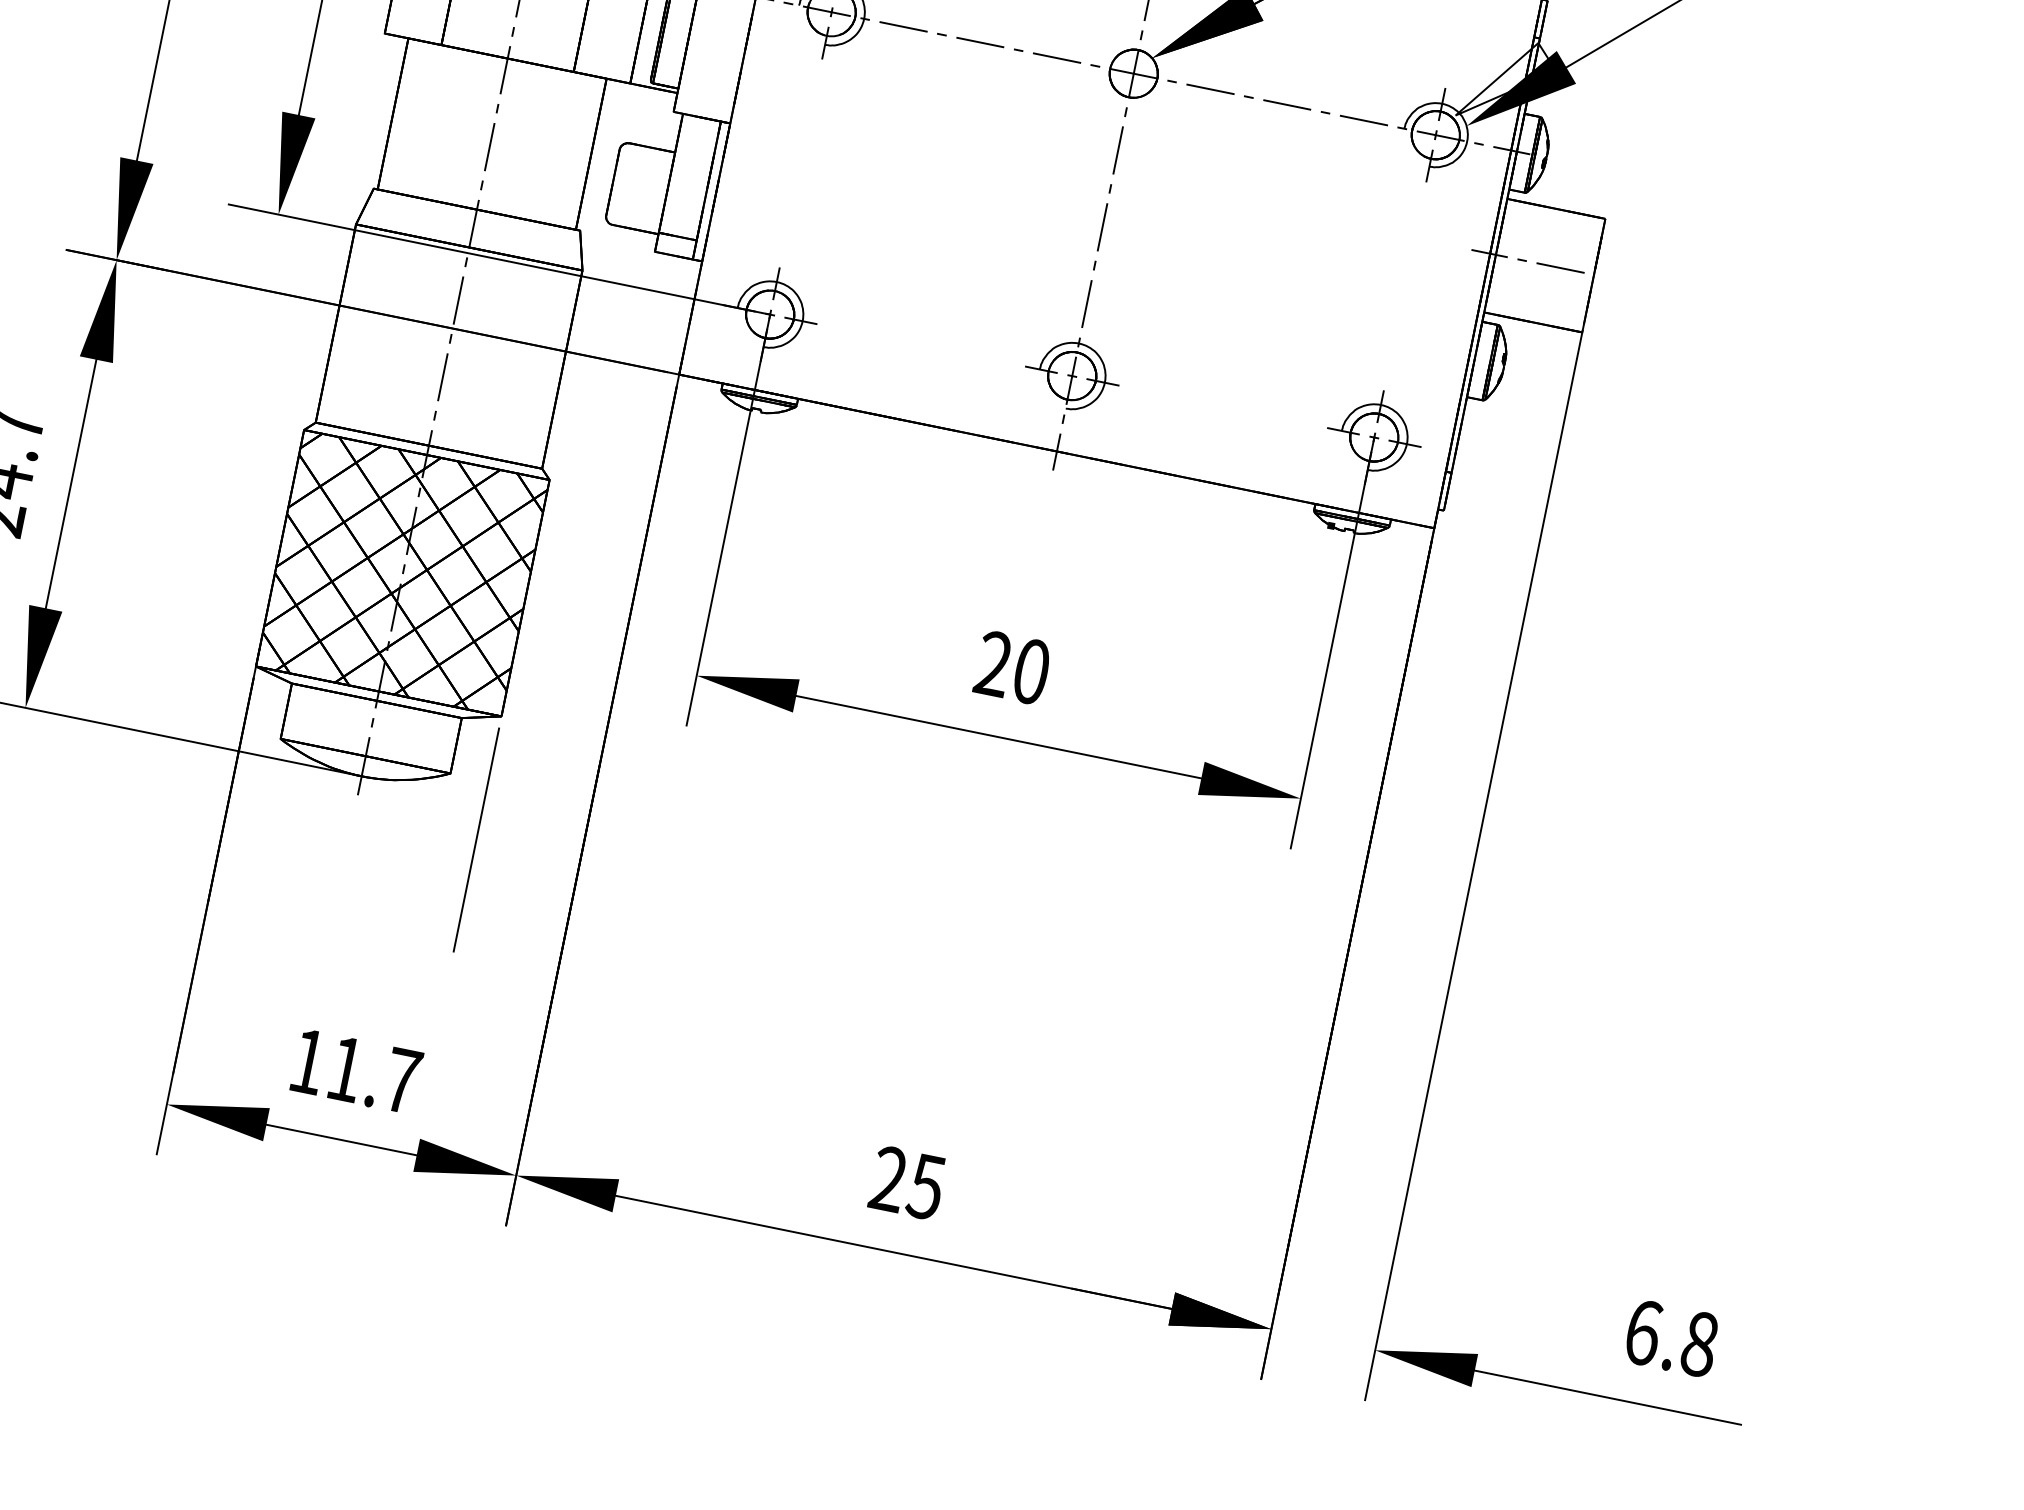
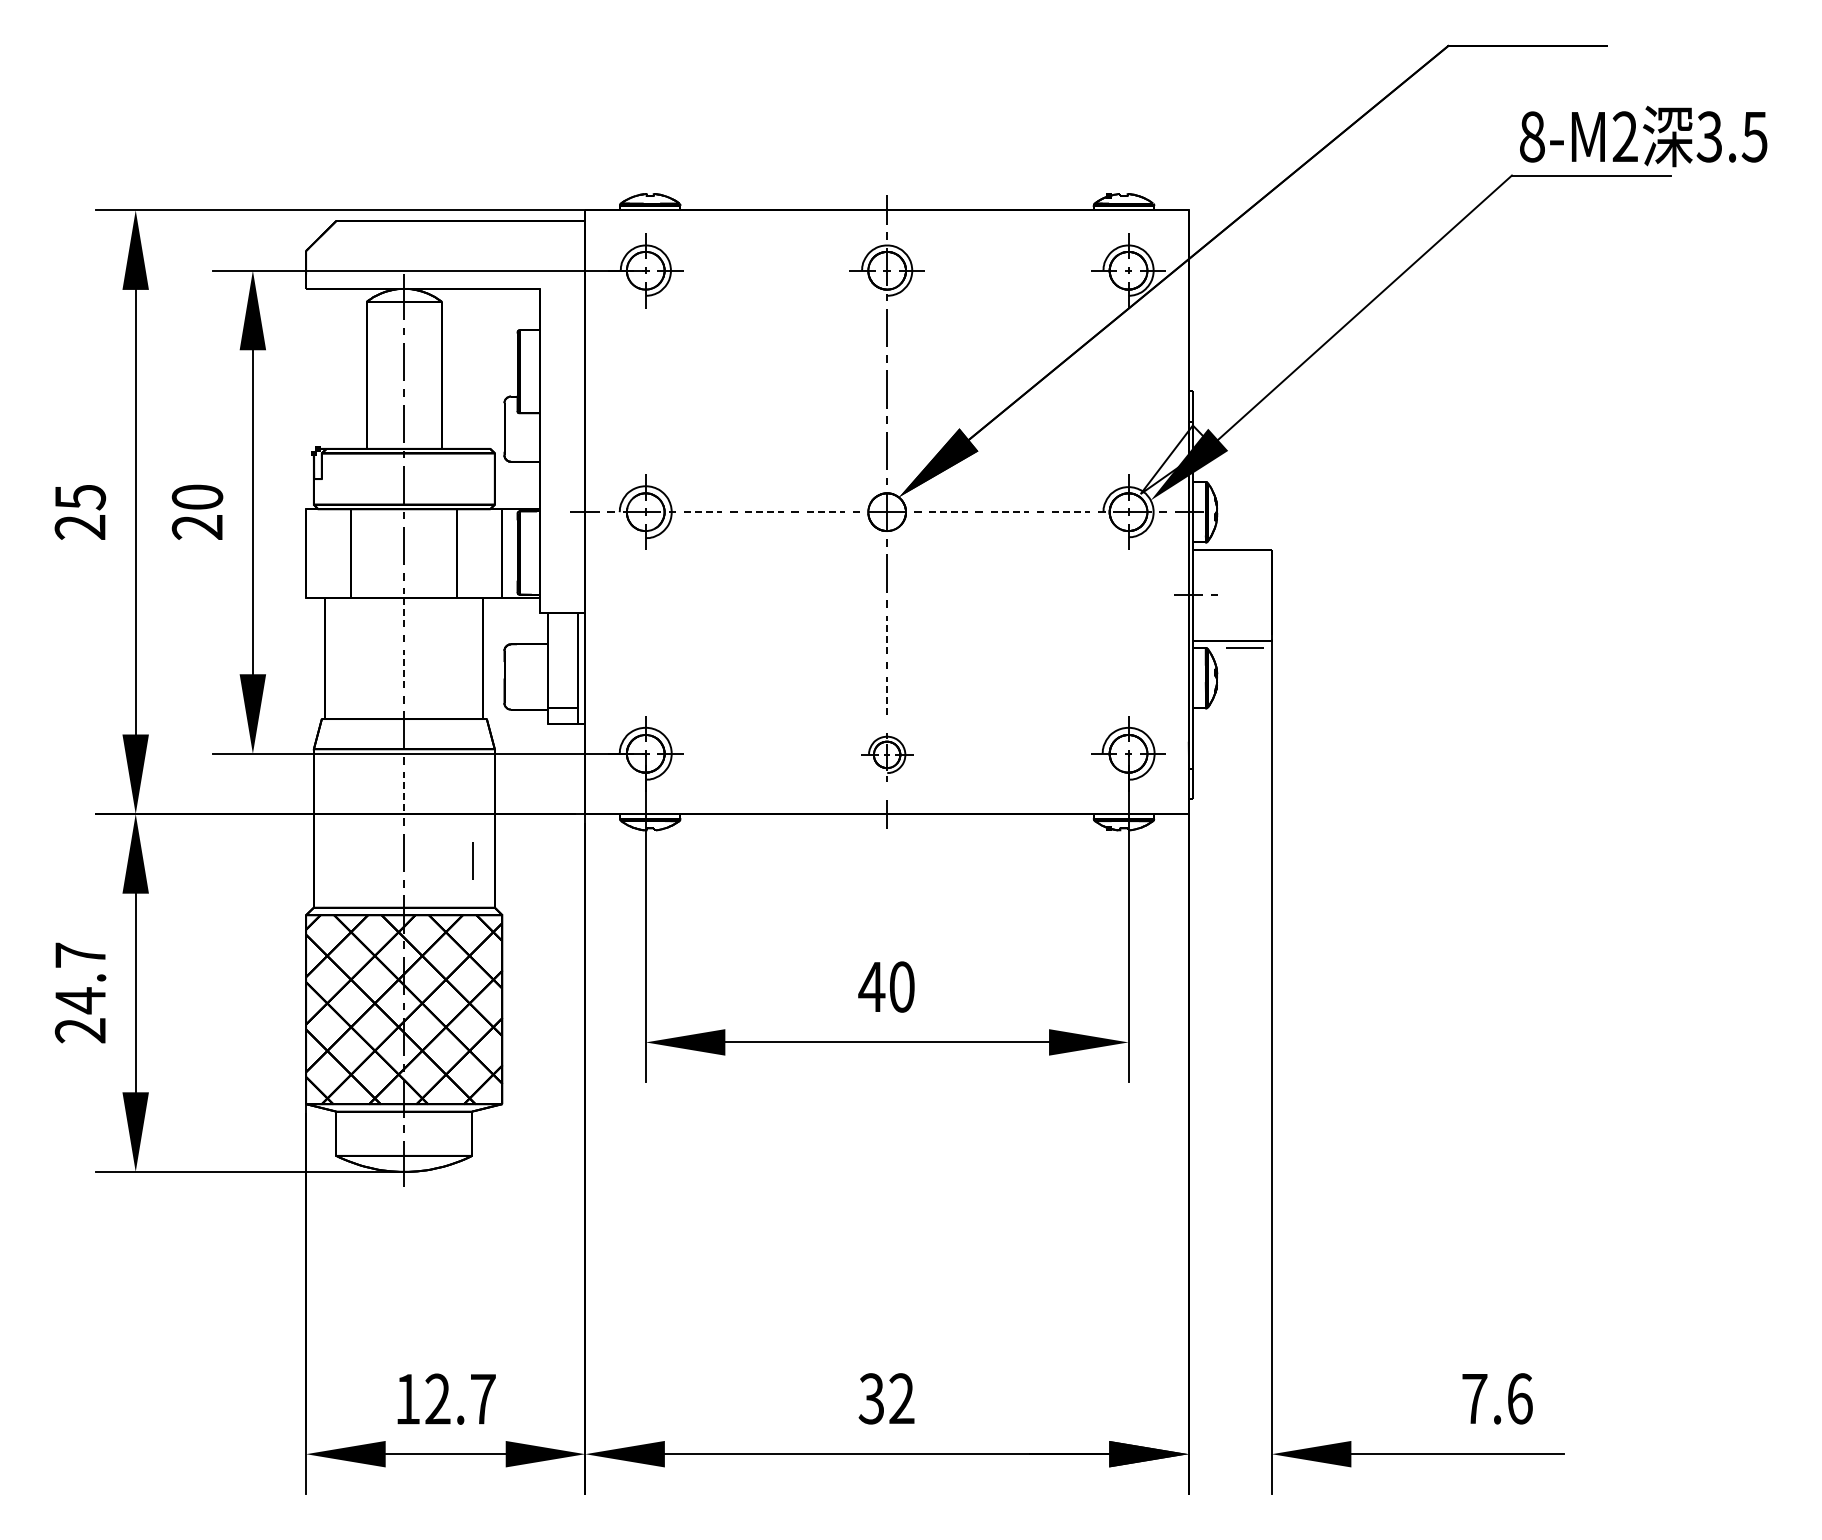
line: (903, 27) -> (703, 512), solid -> dashed
line: (981, 43) -> (765, 512), solid -> dashed
line: (1057, 58) -> (826, 512), solid -> dashed
line: (505, 70) -> (404, 607), solid -> dashed
line: (1211, 89) -> (949, 512), solid -> dashed
line: (1288, 105) -> (1010, 512), solid -> dashed
line: (1364, 121) -> (1071, 512), solid -> dashed
line: (490, 146) -> (404, 668), solid -> dashed
line: (1103, 226) -> (887, 634), solid -> dashed
line: (1559, 267) -> (1244, 647), moved
line: (458, 300) -> (404, 791), solid -> dashed
line: (1087, 303) -> (887, 695), solid -> dashed
part: (1070, 380) -> (886, 757), size x0.7
line: (526, 403) -> (472, 860), added
text: (993, 663) -> (871, 986), 20 -> 40
line: (475, 839) -> (501, 1202), removed
text: (345, 1068) -> (437, 1398), 11.7 -> 12.7
text: (907, 1182) -> (886, 1398), 25 -> 32
text: (1671, 1338) -> (1497, 1398), 6.8 -> 7.6

